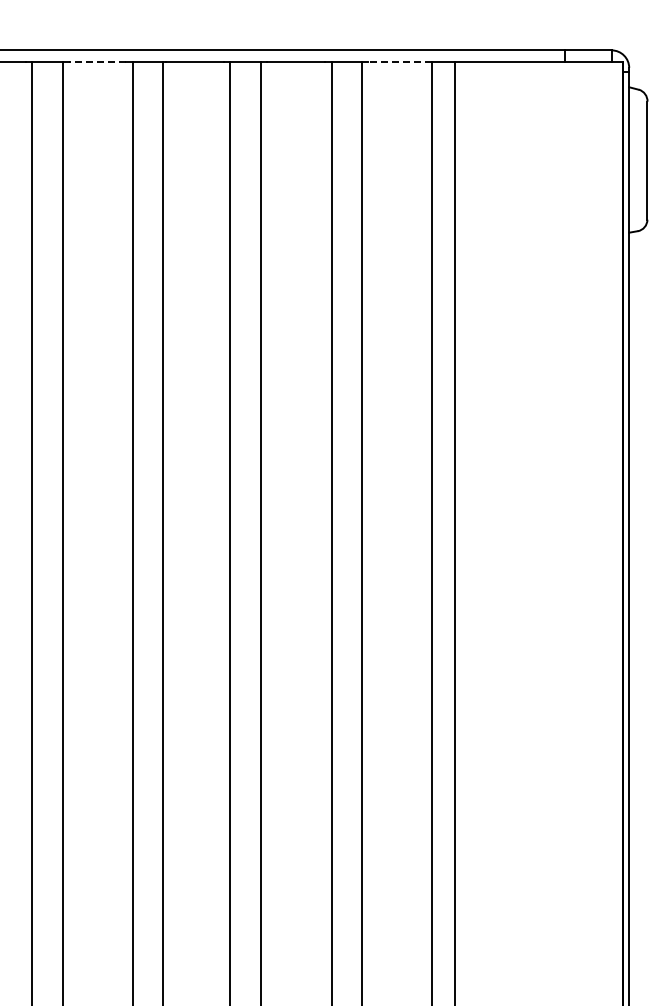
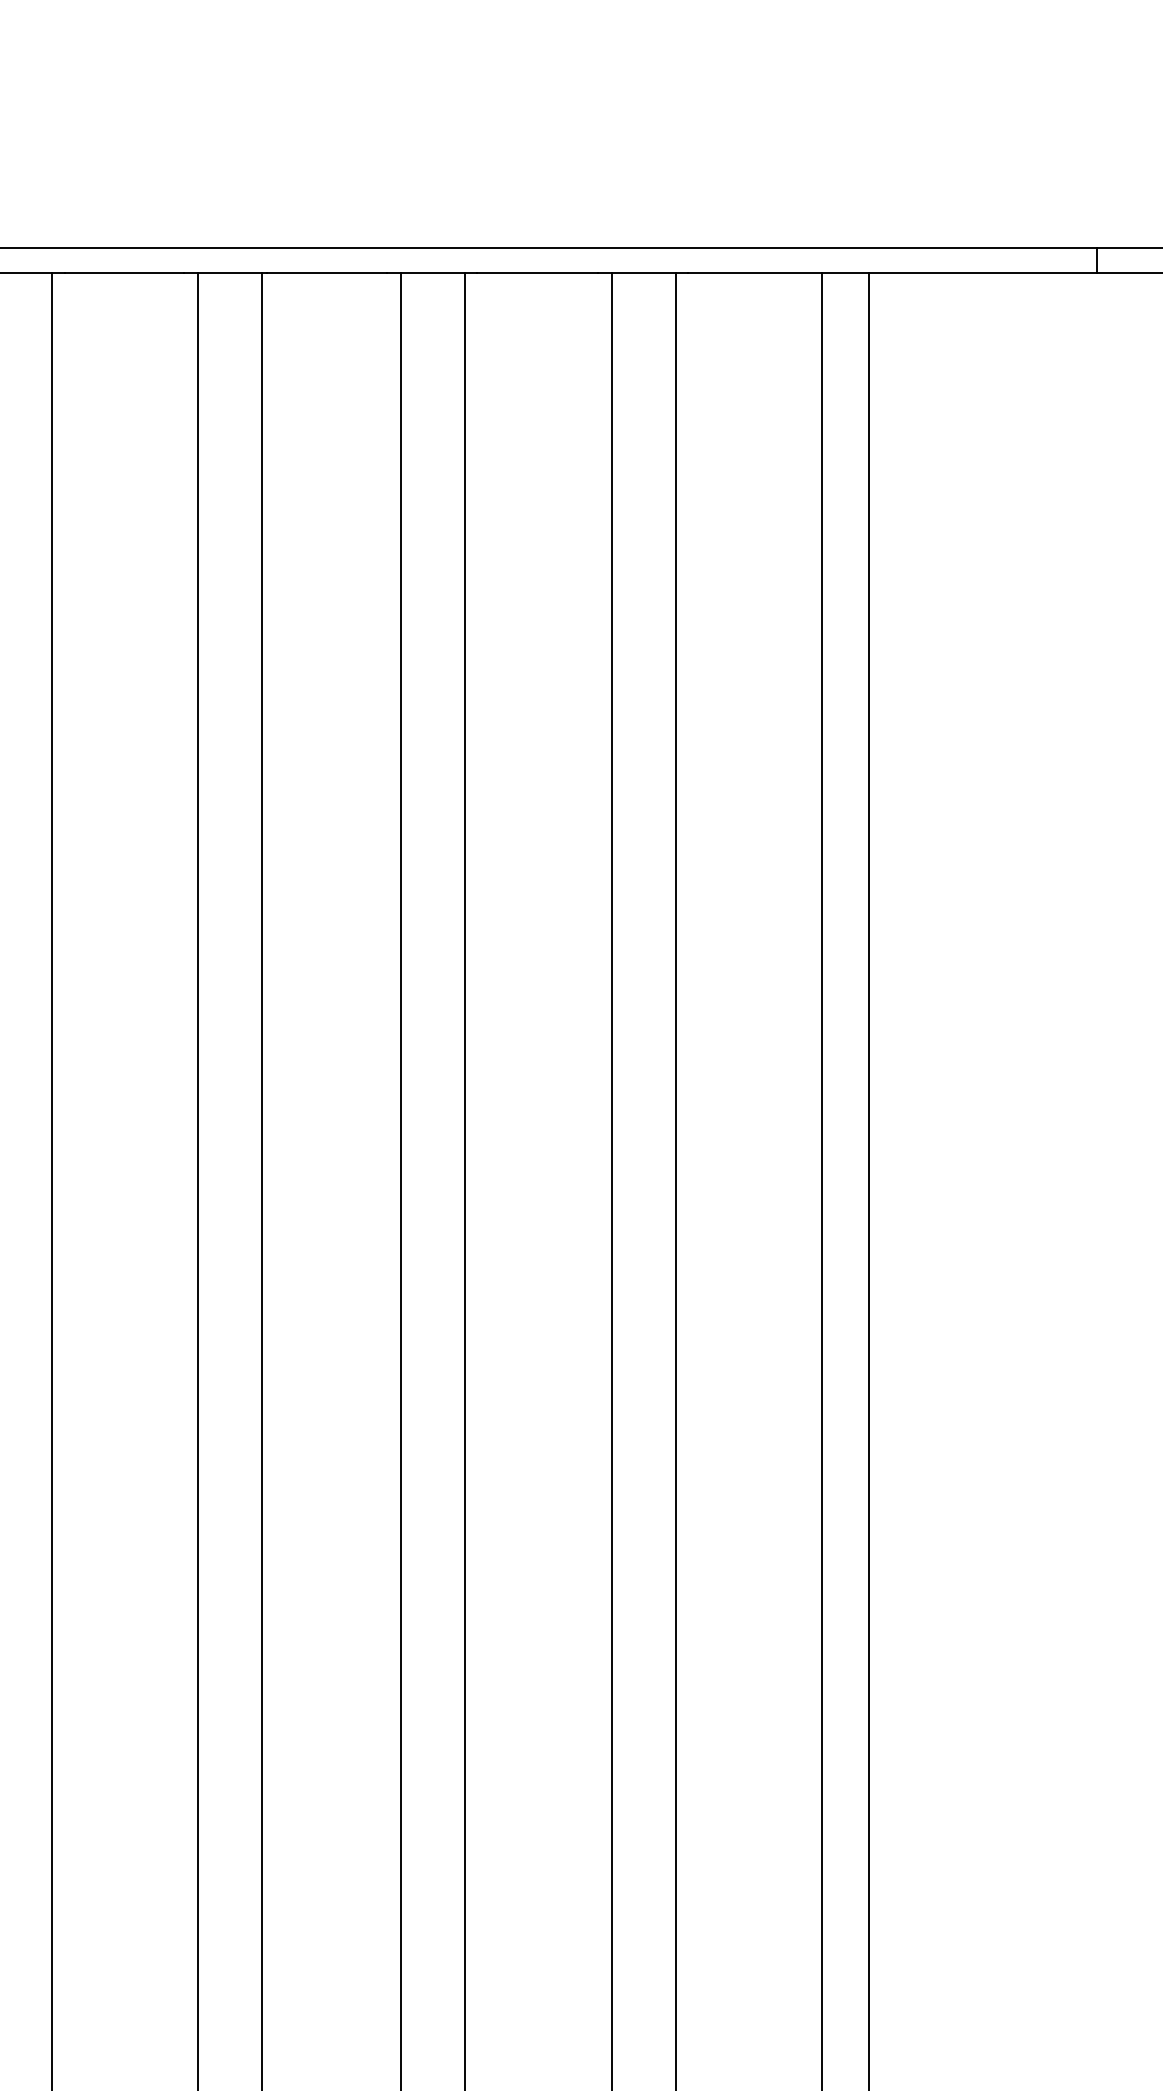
line: (97, 62) -> (124, 273), dashed -> solid
line: (400, 62) -> (755, 273), dashed -> solid

